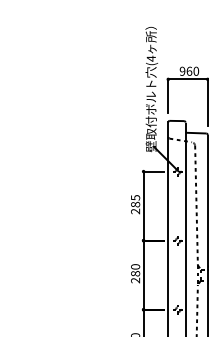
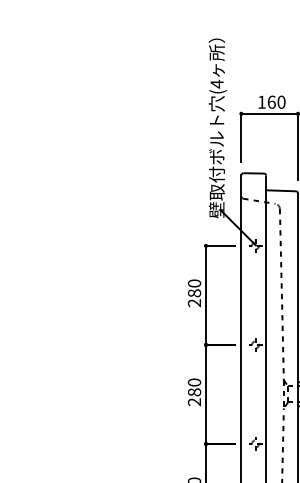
text: (182, 70) -> (261, 101), 960 -> 160
text: (135, 197) -> (194, 283), 285 -> 280

